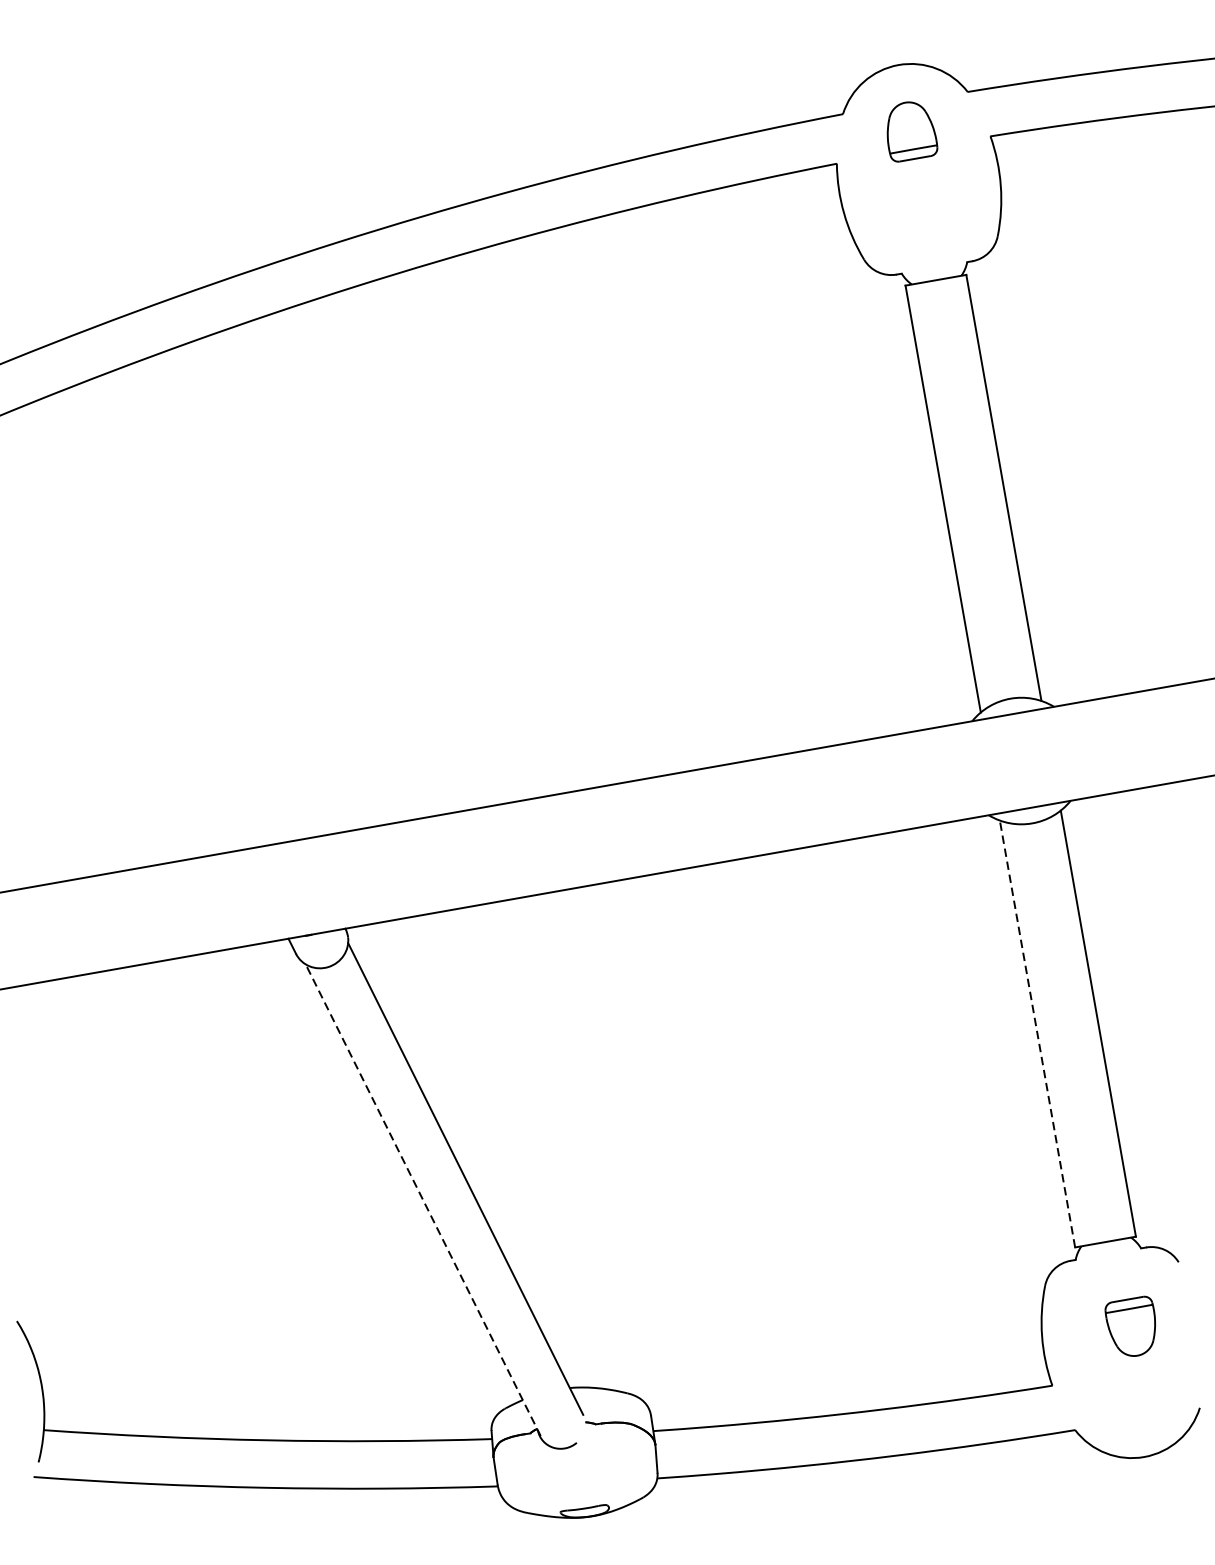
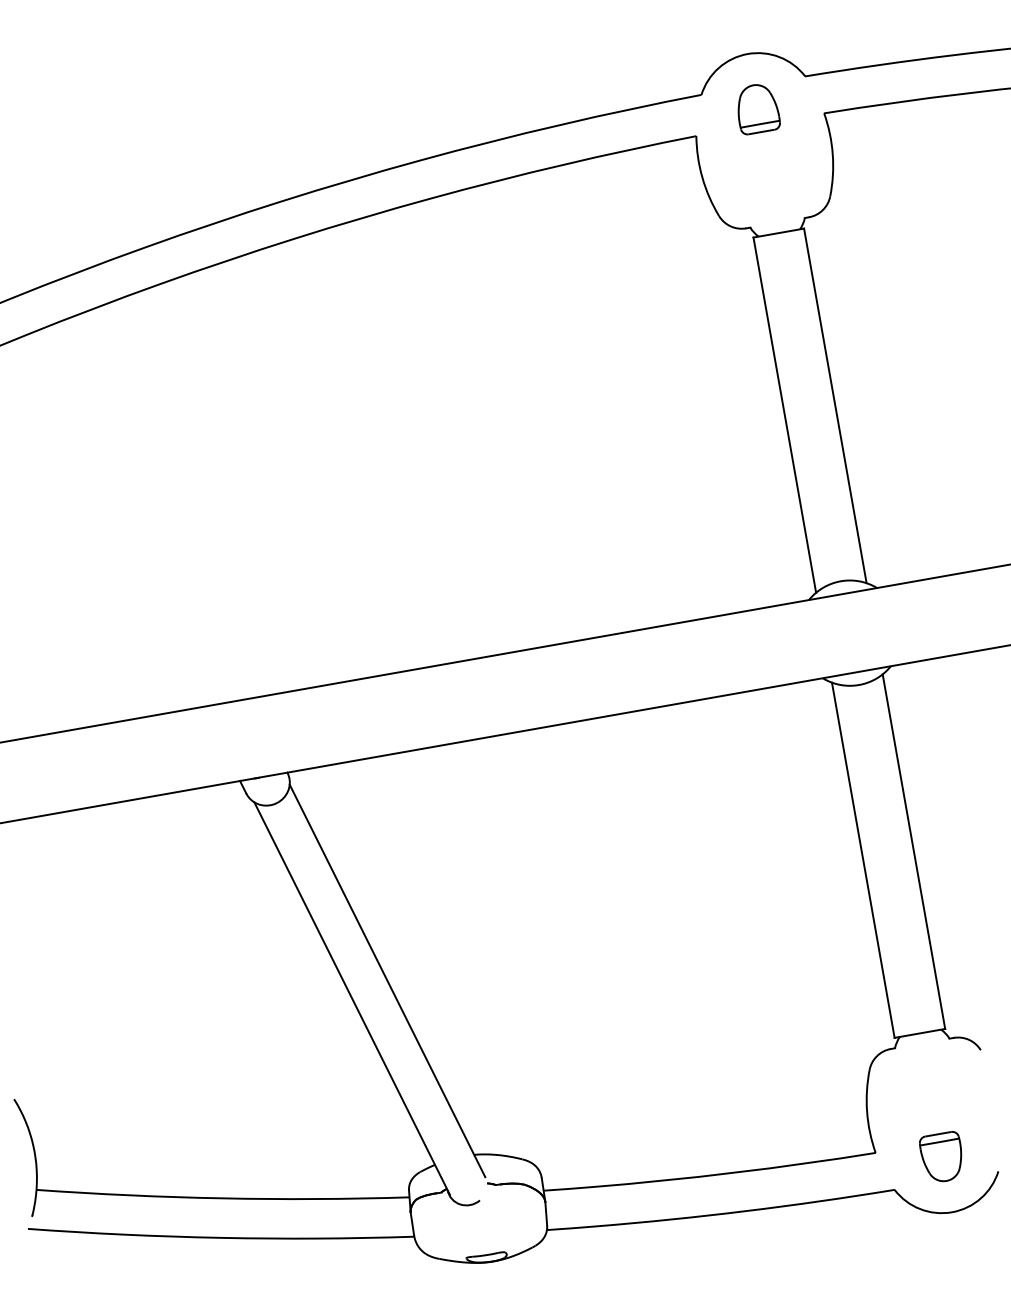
line: (1037, 1033) -> (863, 859), dashed -> solid
line: (422, 1200) -> (351, 998), dashed -> solid
part: (1130, 1326) -> (940, 1156), moved

